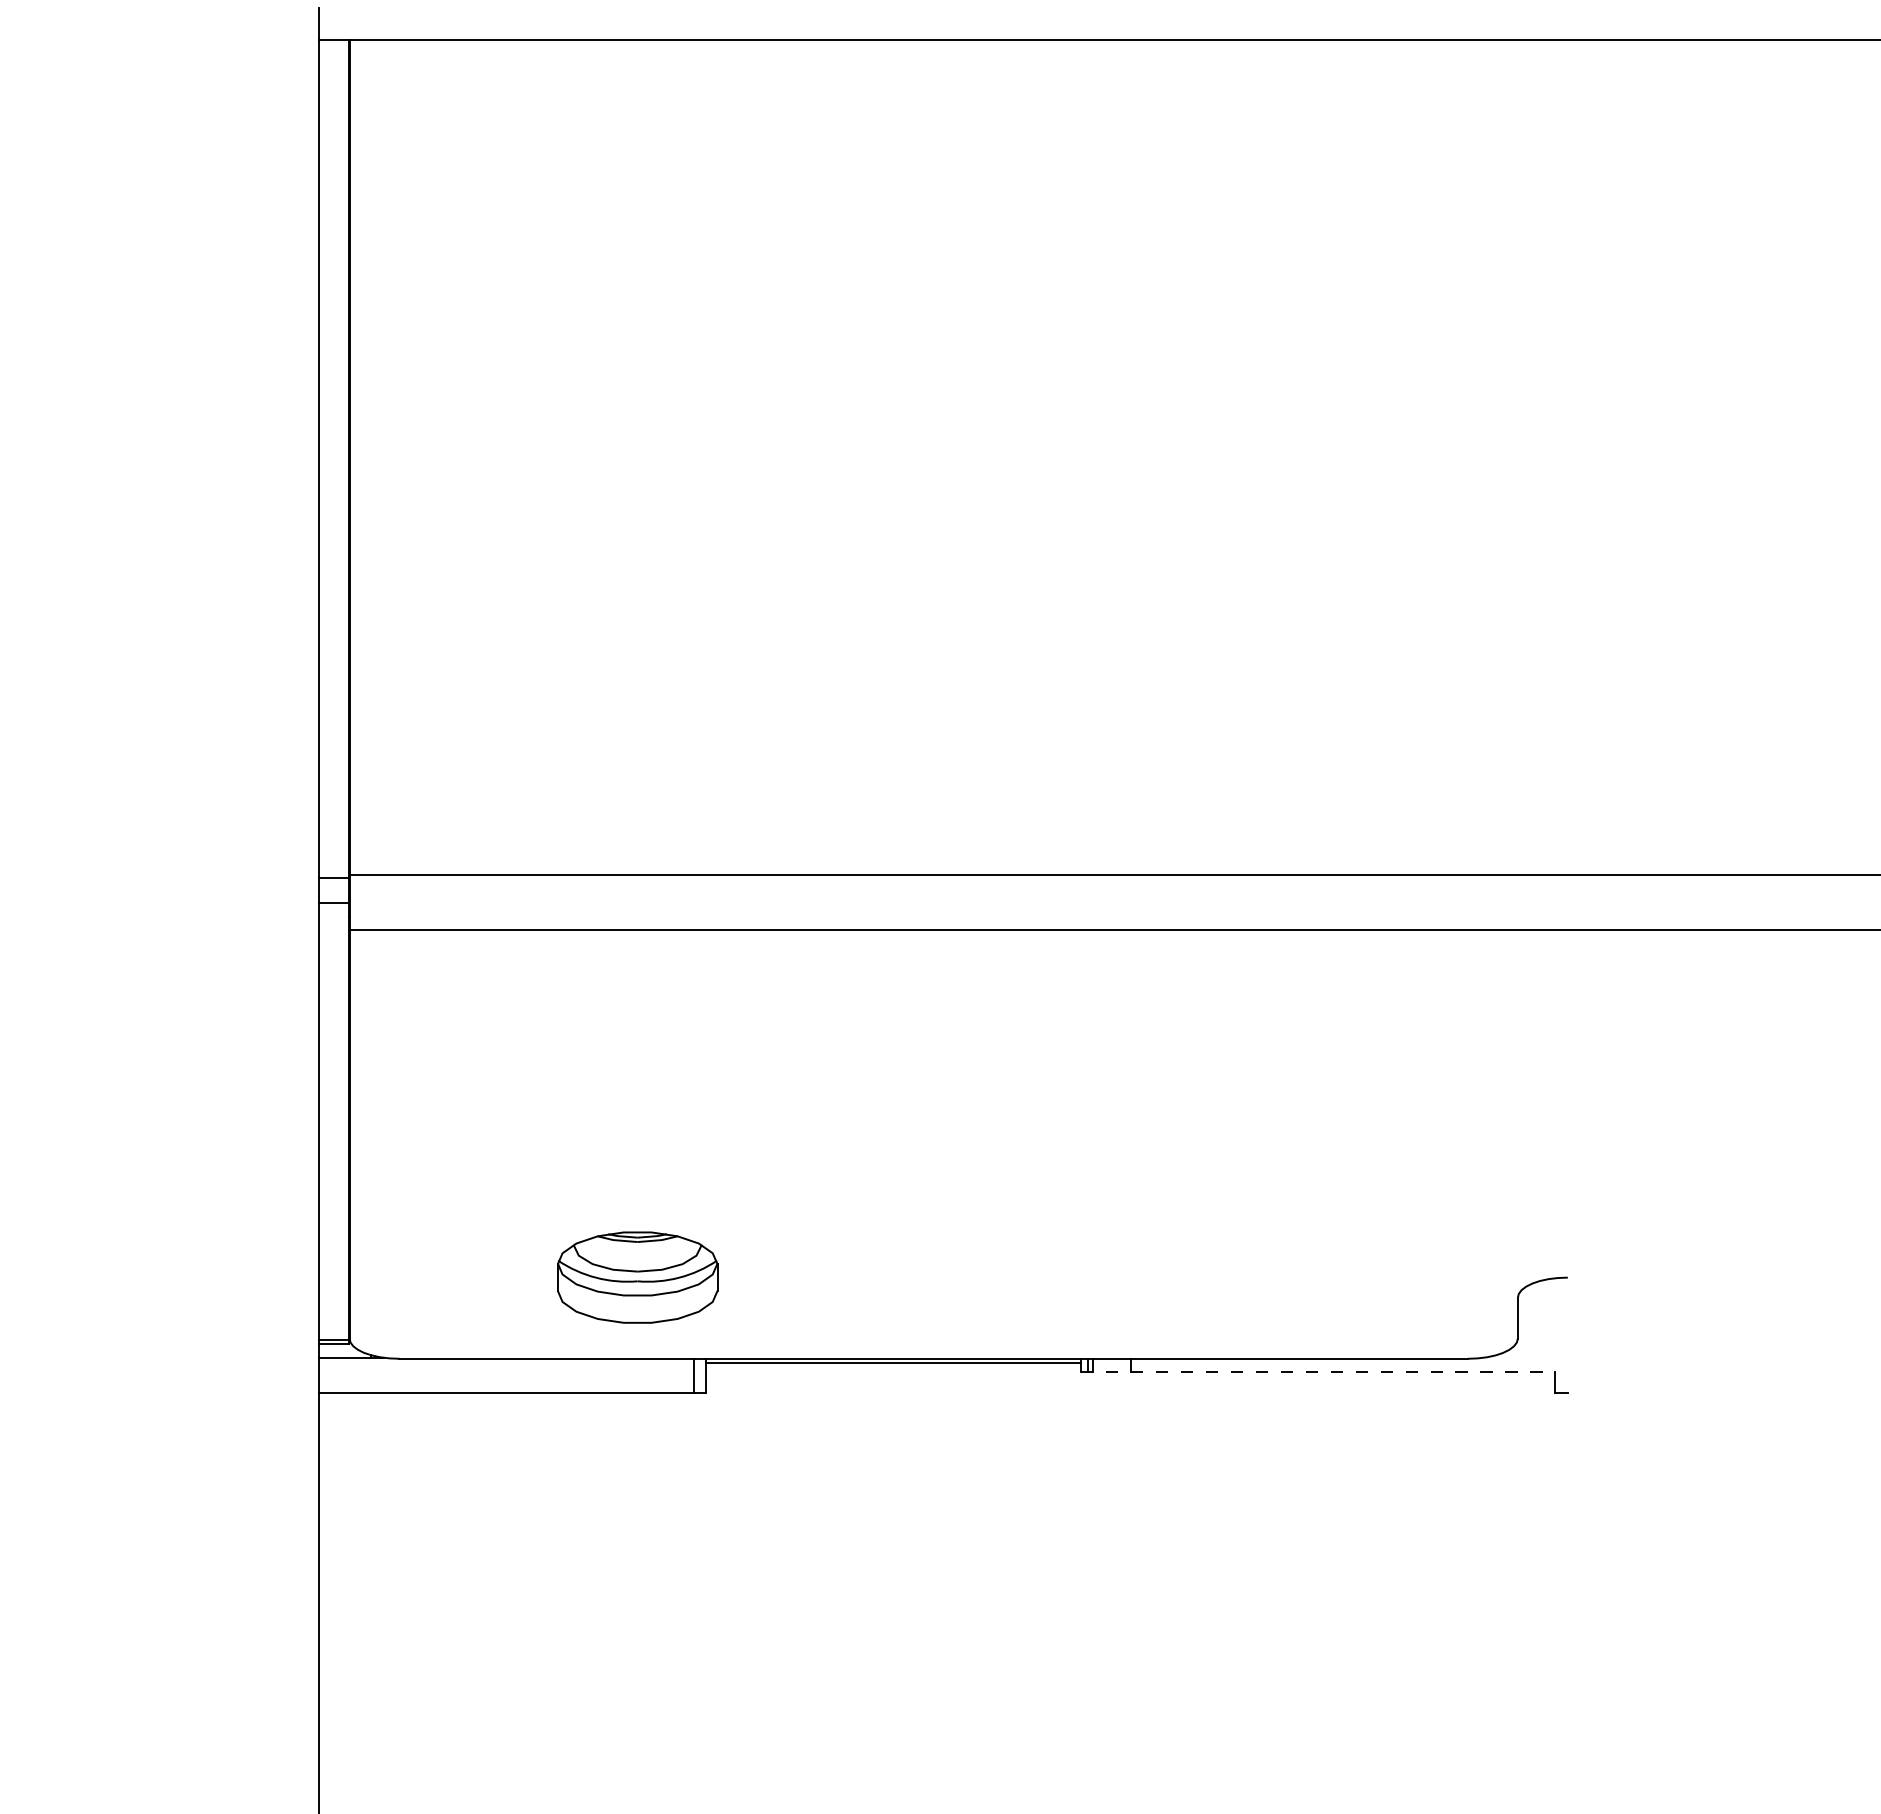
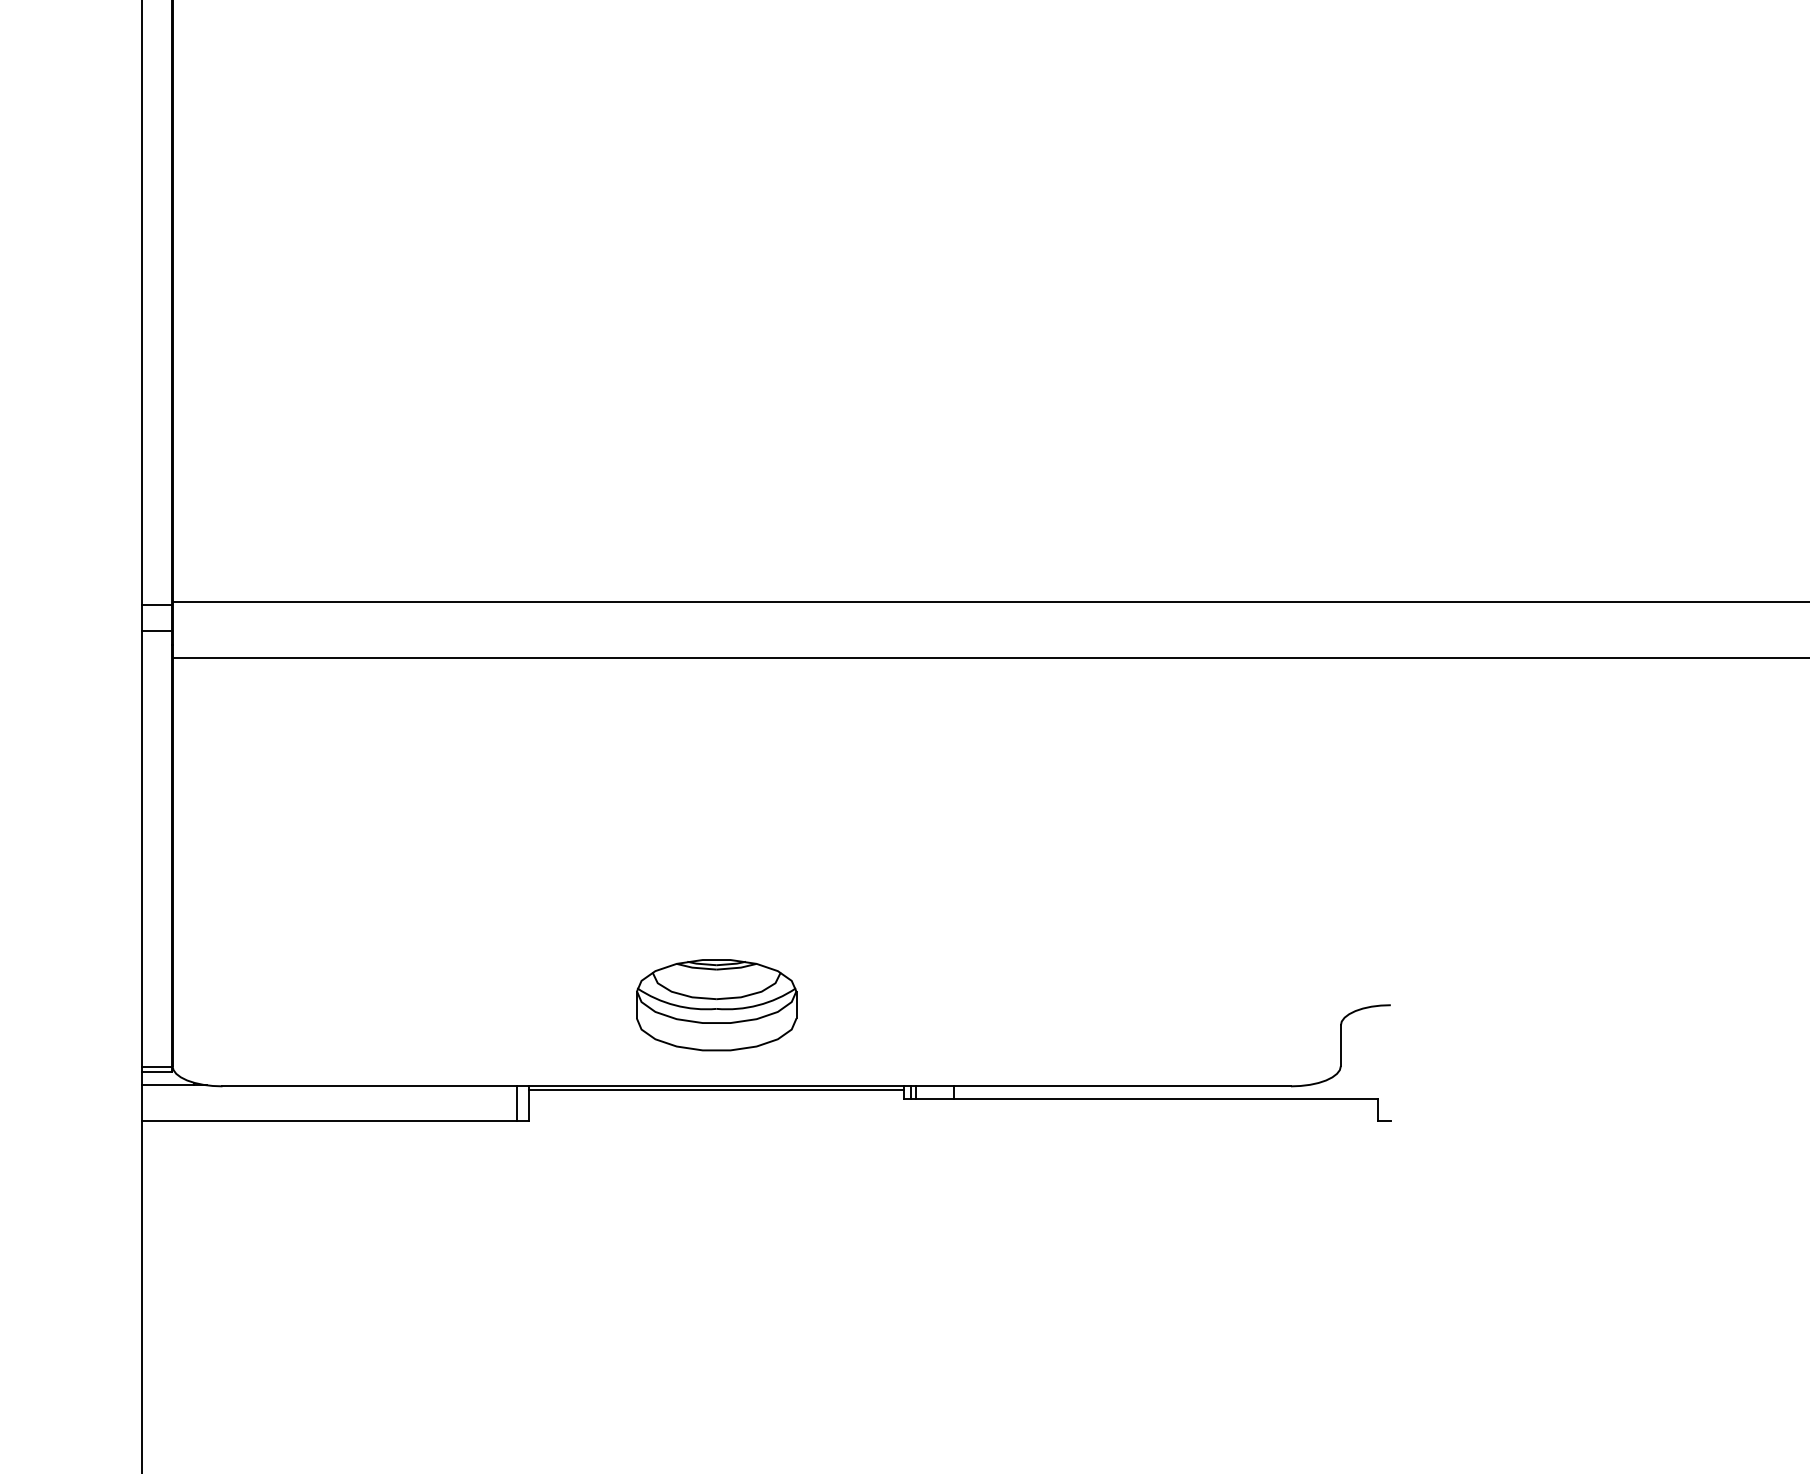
part: (637, 1277) -> (716, 1005), moved
line: (1318, 1371) -> (1141, 1099), dashed -> solid

